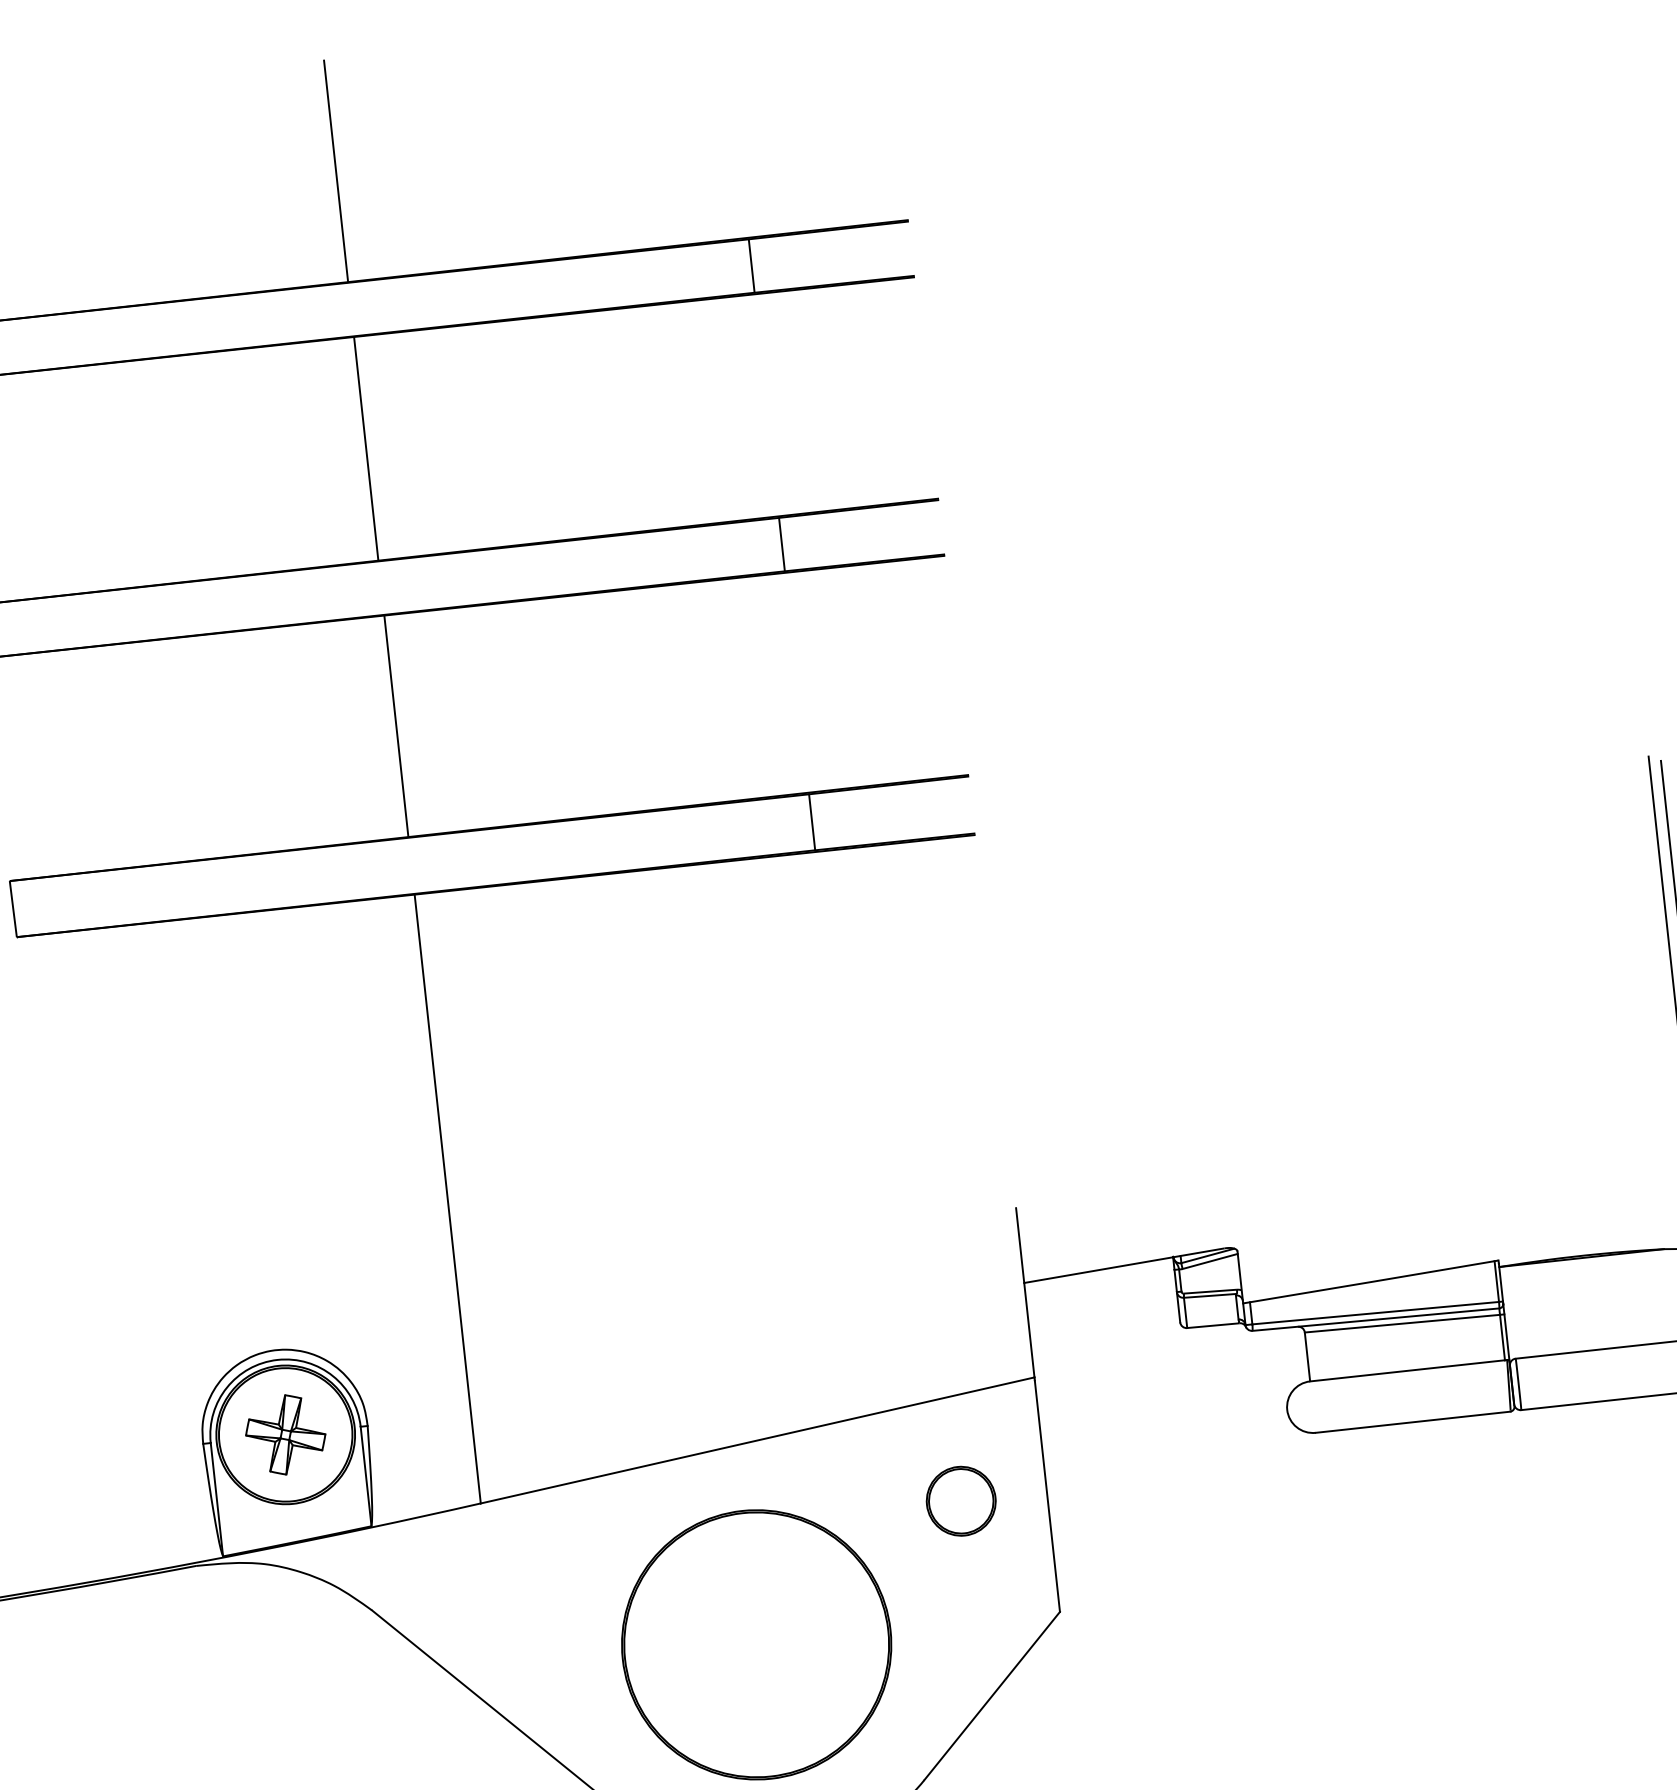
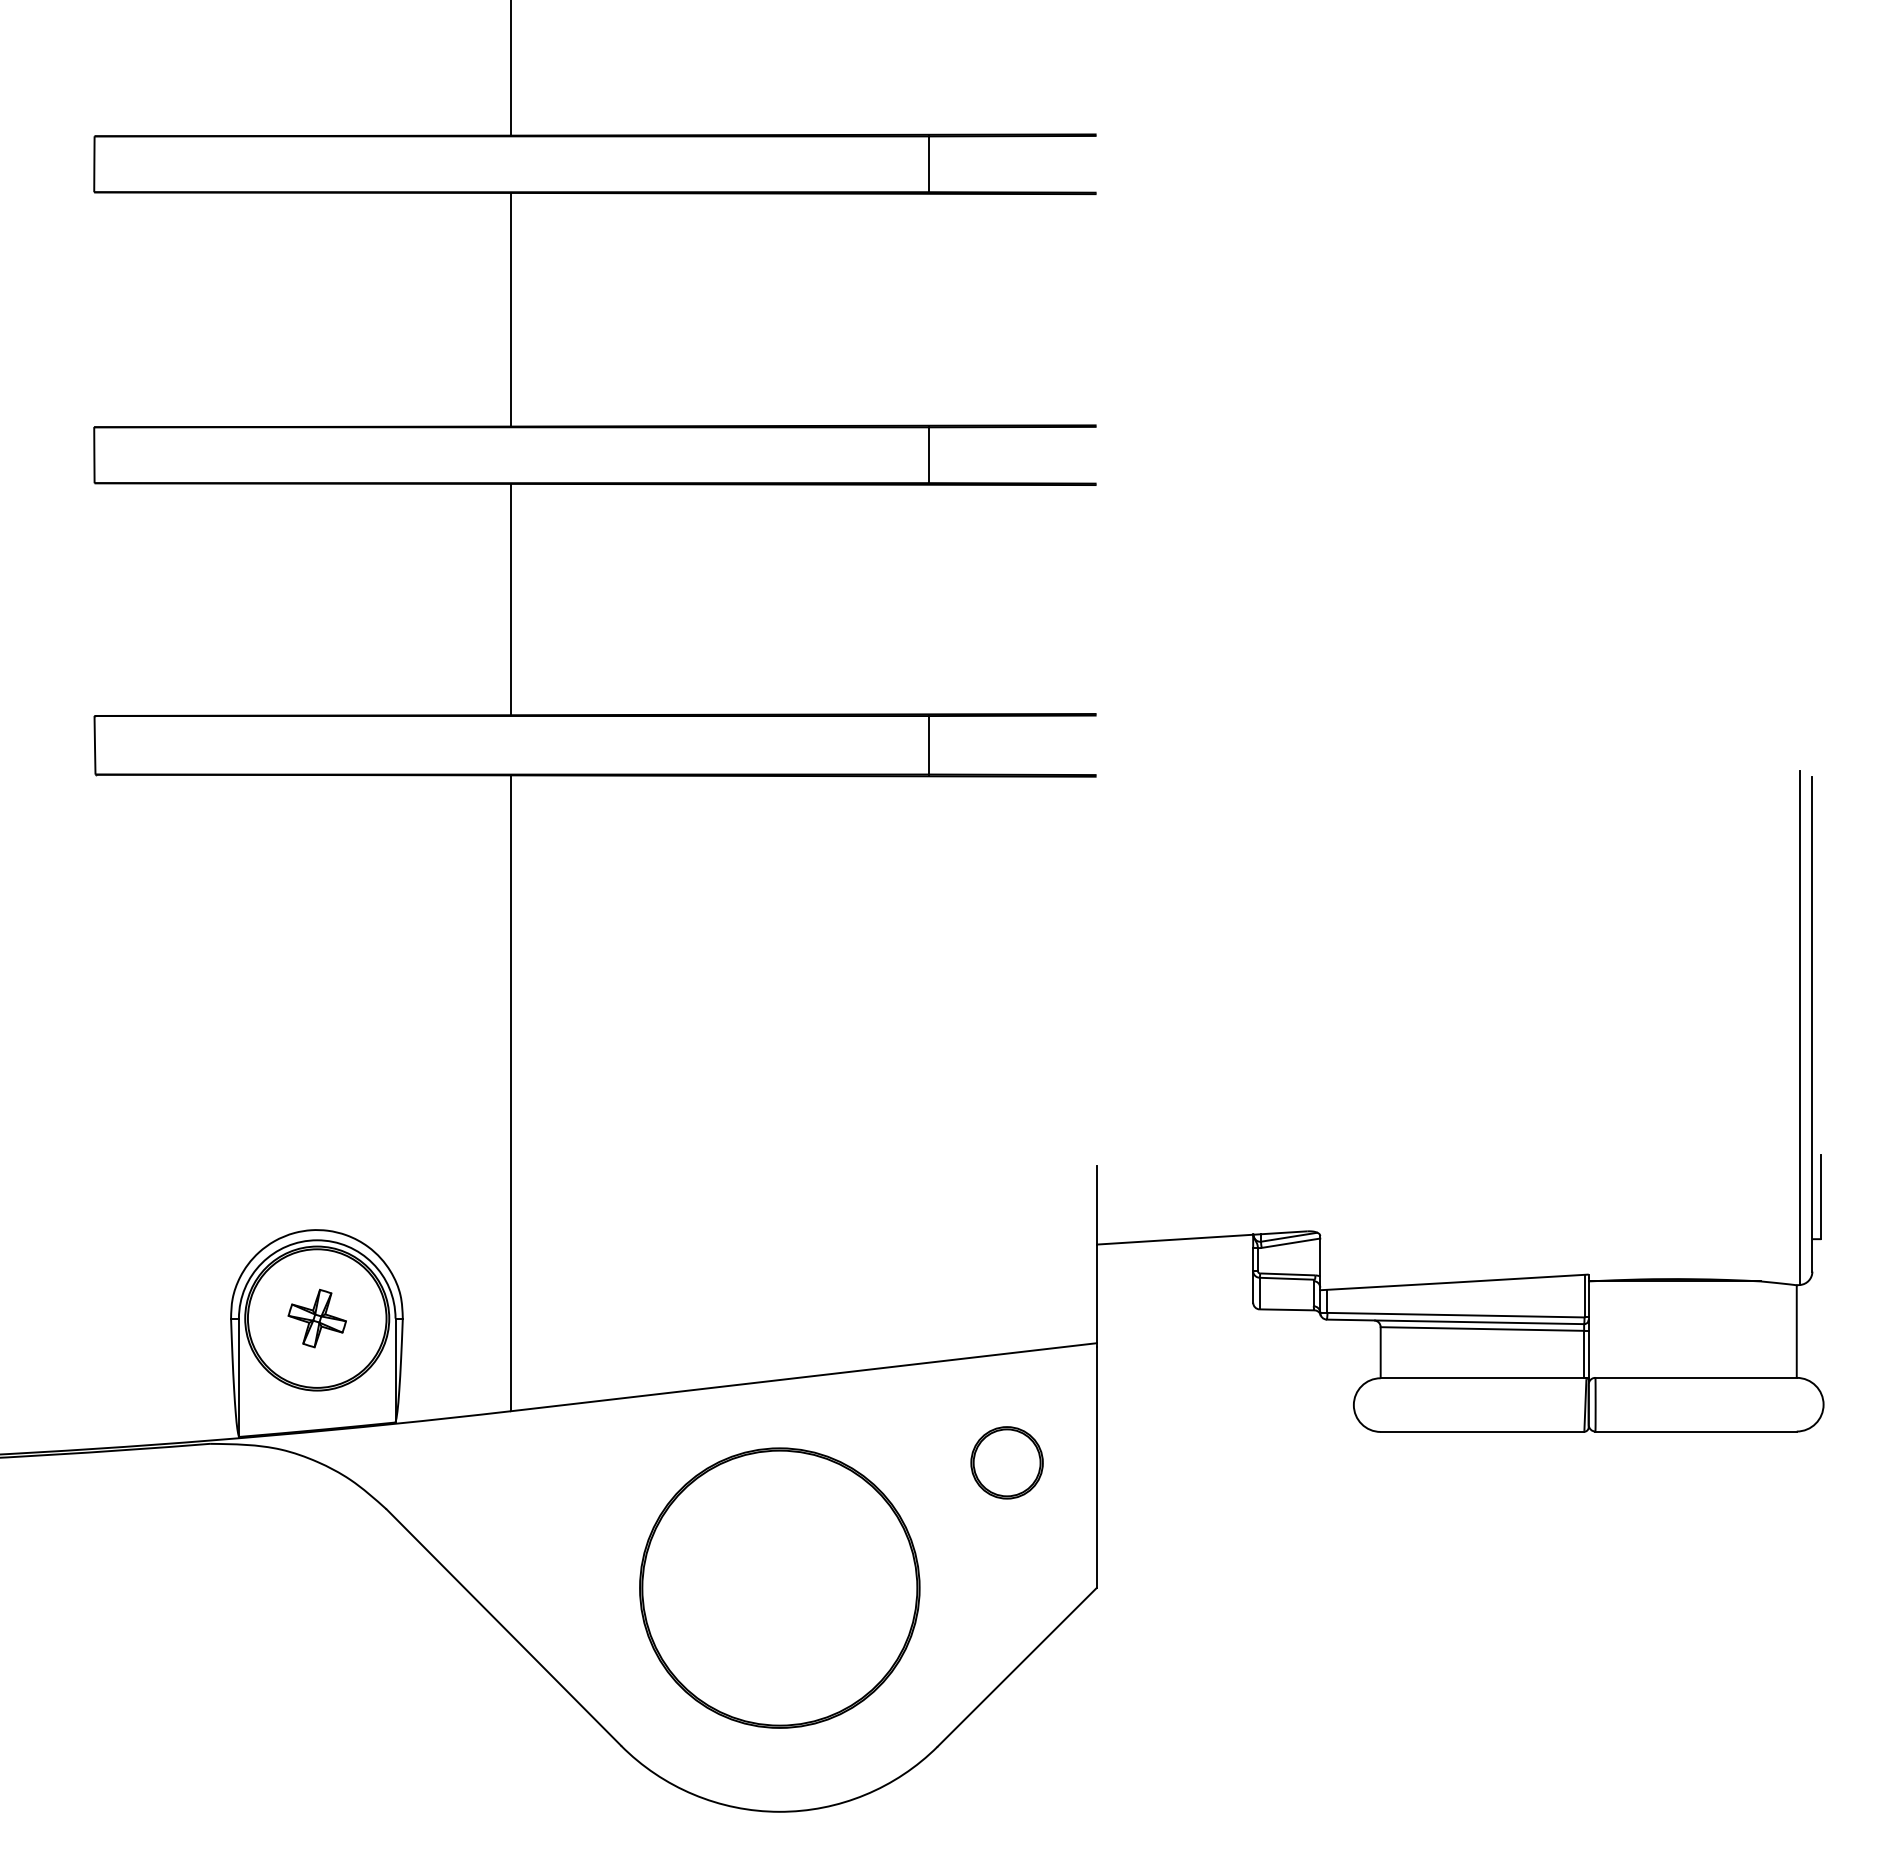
part: (285, 1434) -> (317, 1318), size x0.7

